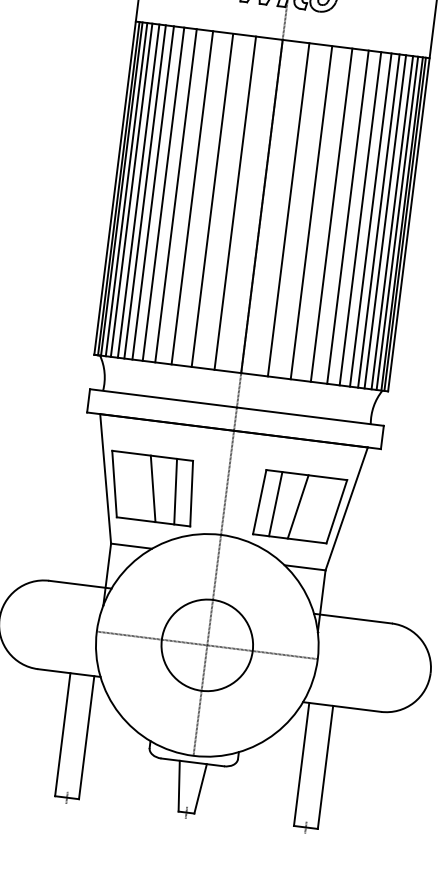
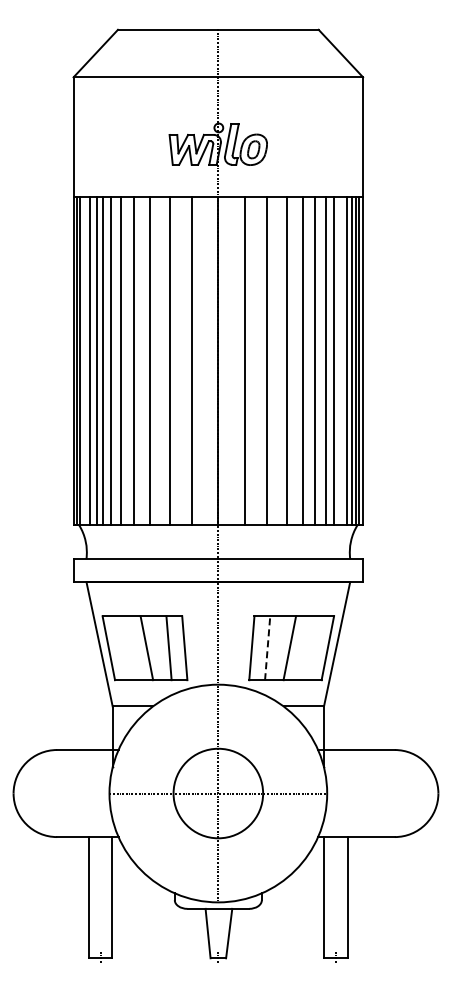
line: (126, 188) -> (84, 360), removed
line: (385, 221) -> (339, 360), removed
line: (275, 503) -> (267, 647), solid -> dashed

